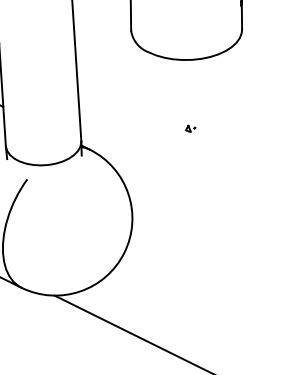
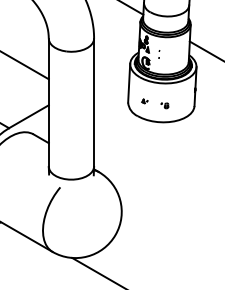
part: (192, 31) -> (164, 105), added
part: (189, 128) -> (144, 101), moved

